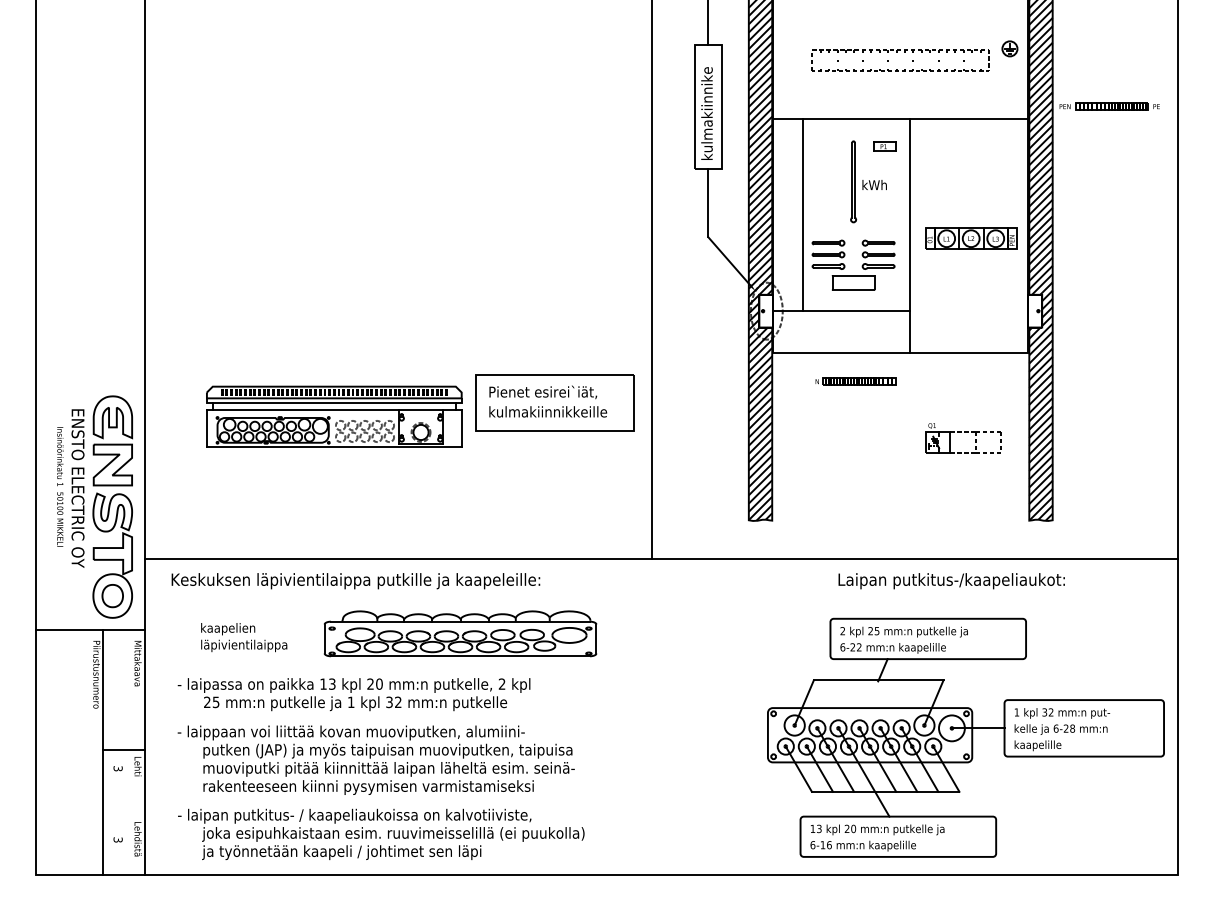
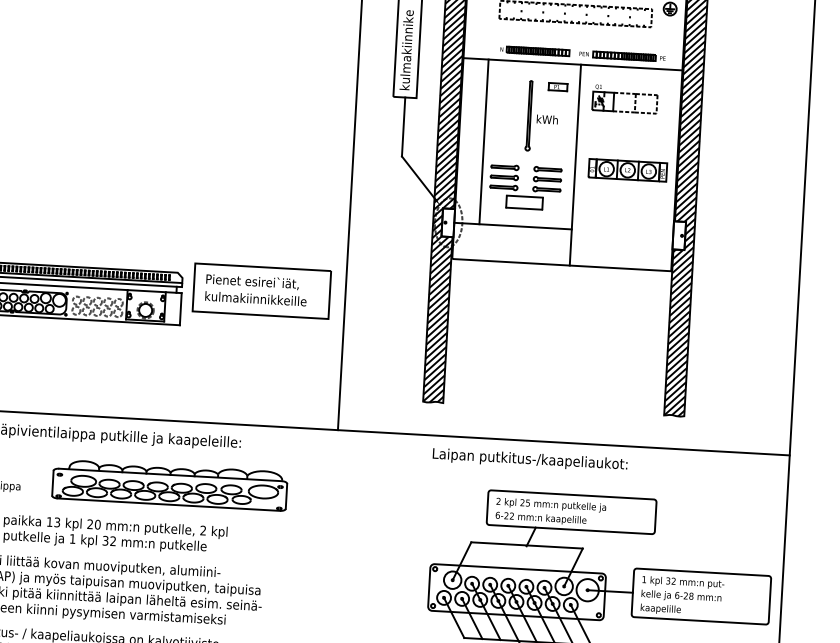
part: (1109, 106) -> (622, 56), moved
part: (855, 381) -> (534, 51), moved
part: (964, 432) -> (626, 94), moved
text: (951, 581) -> (529, 460), moved

